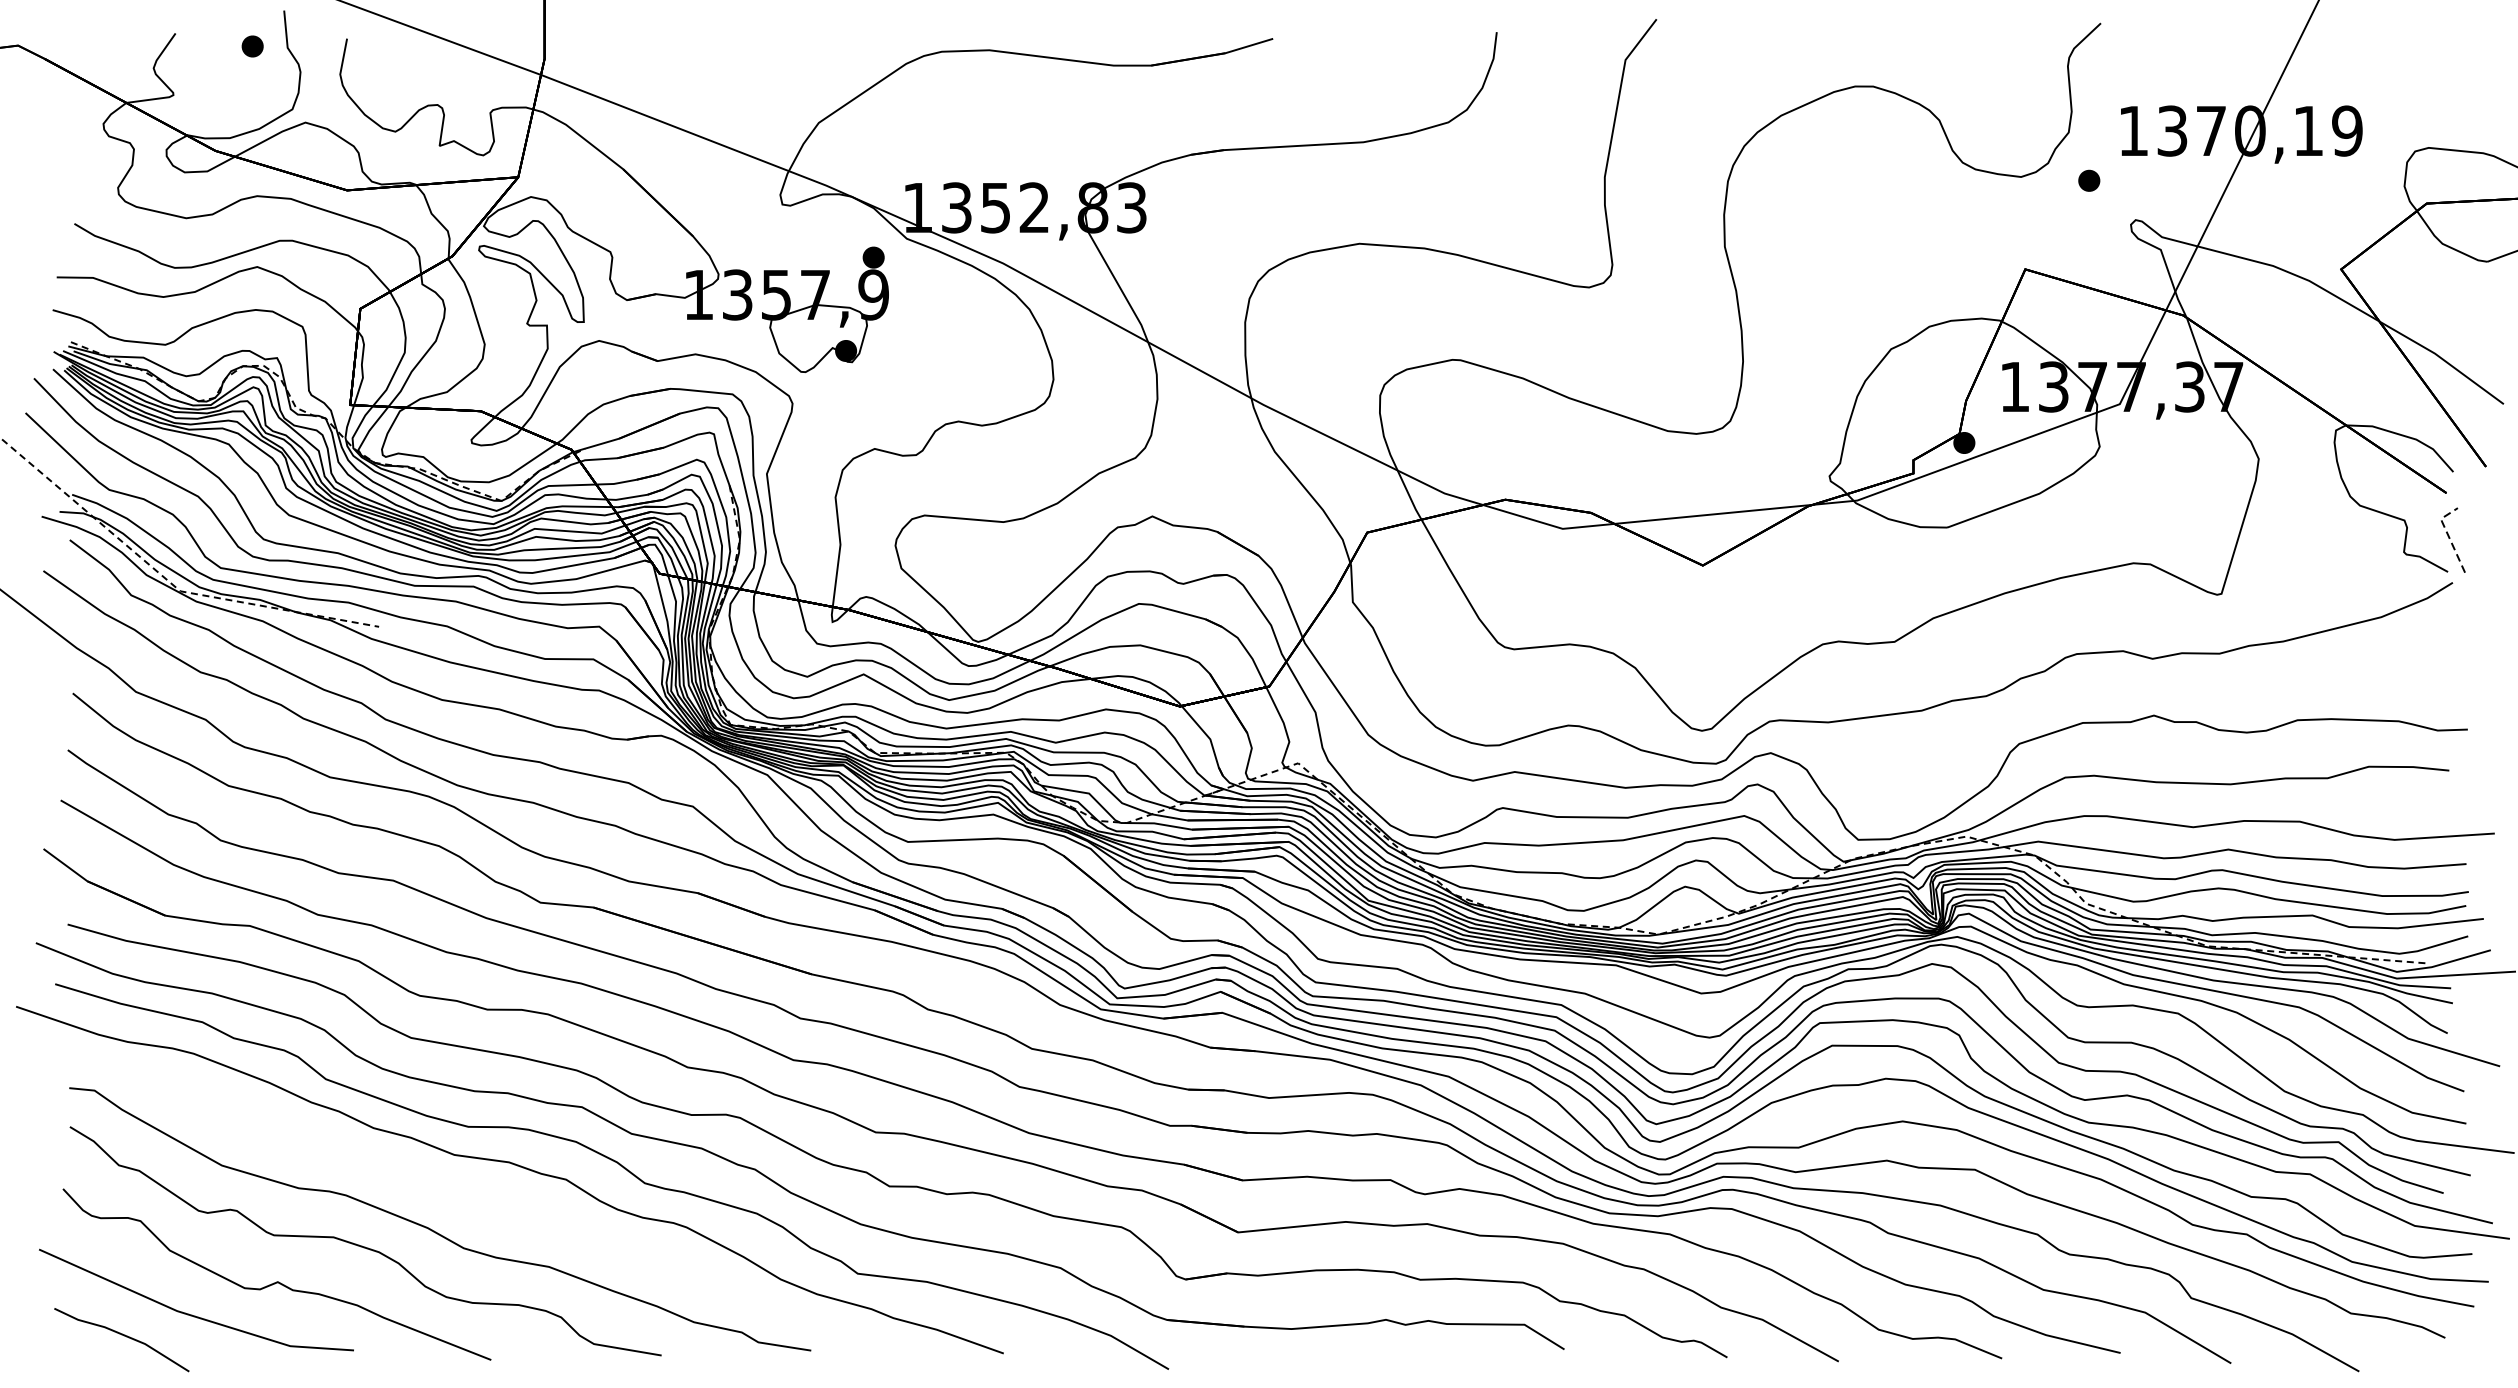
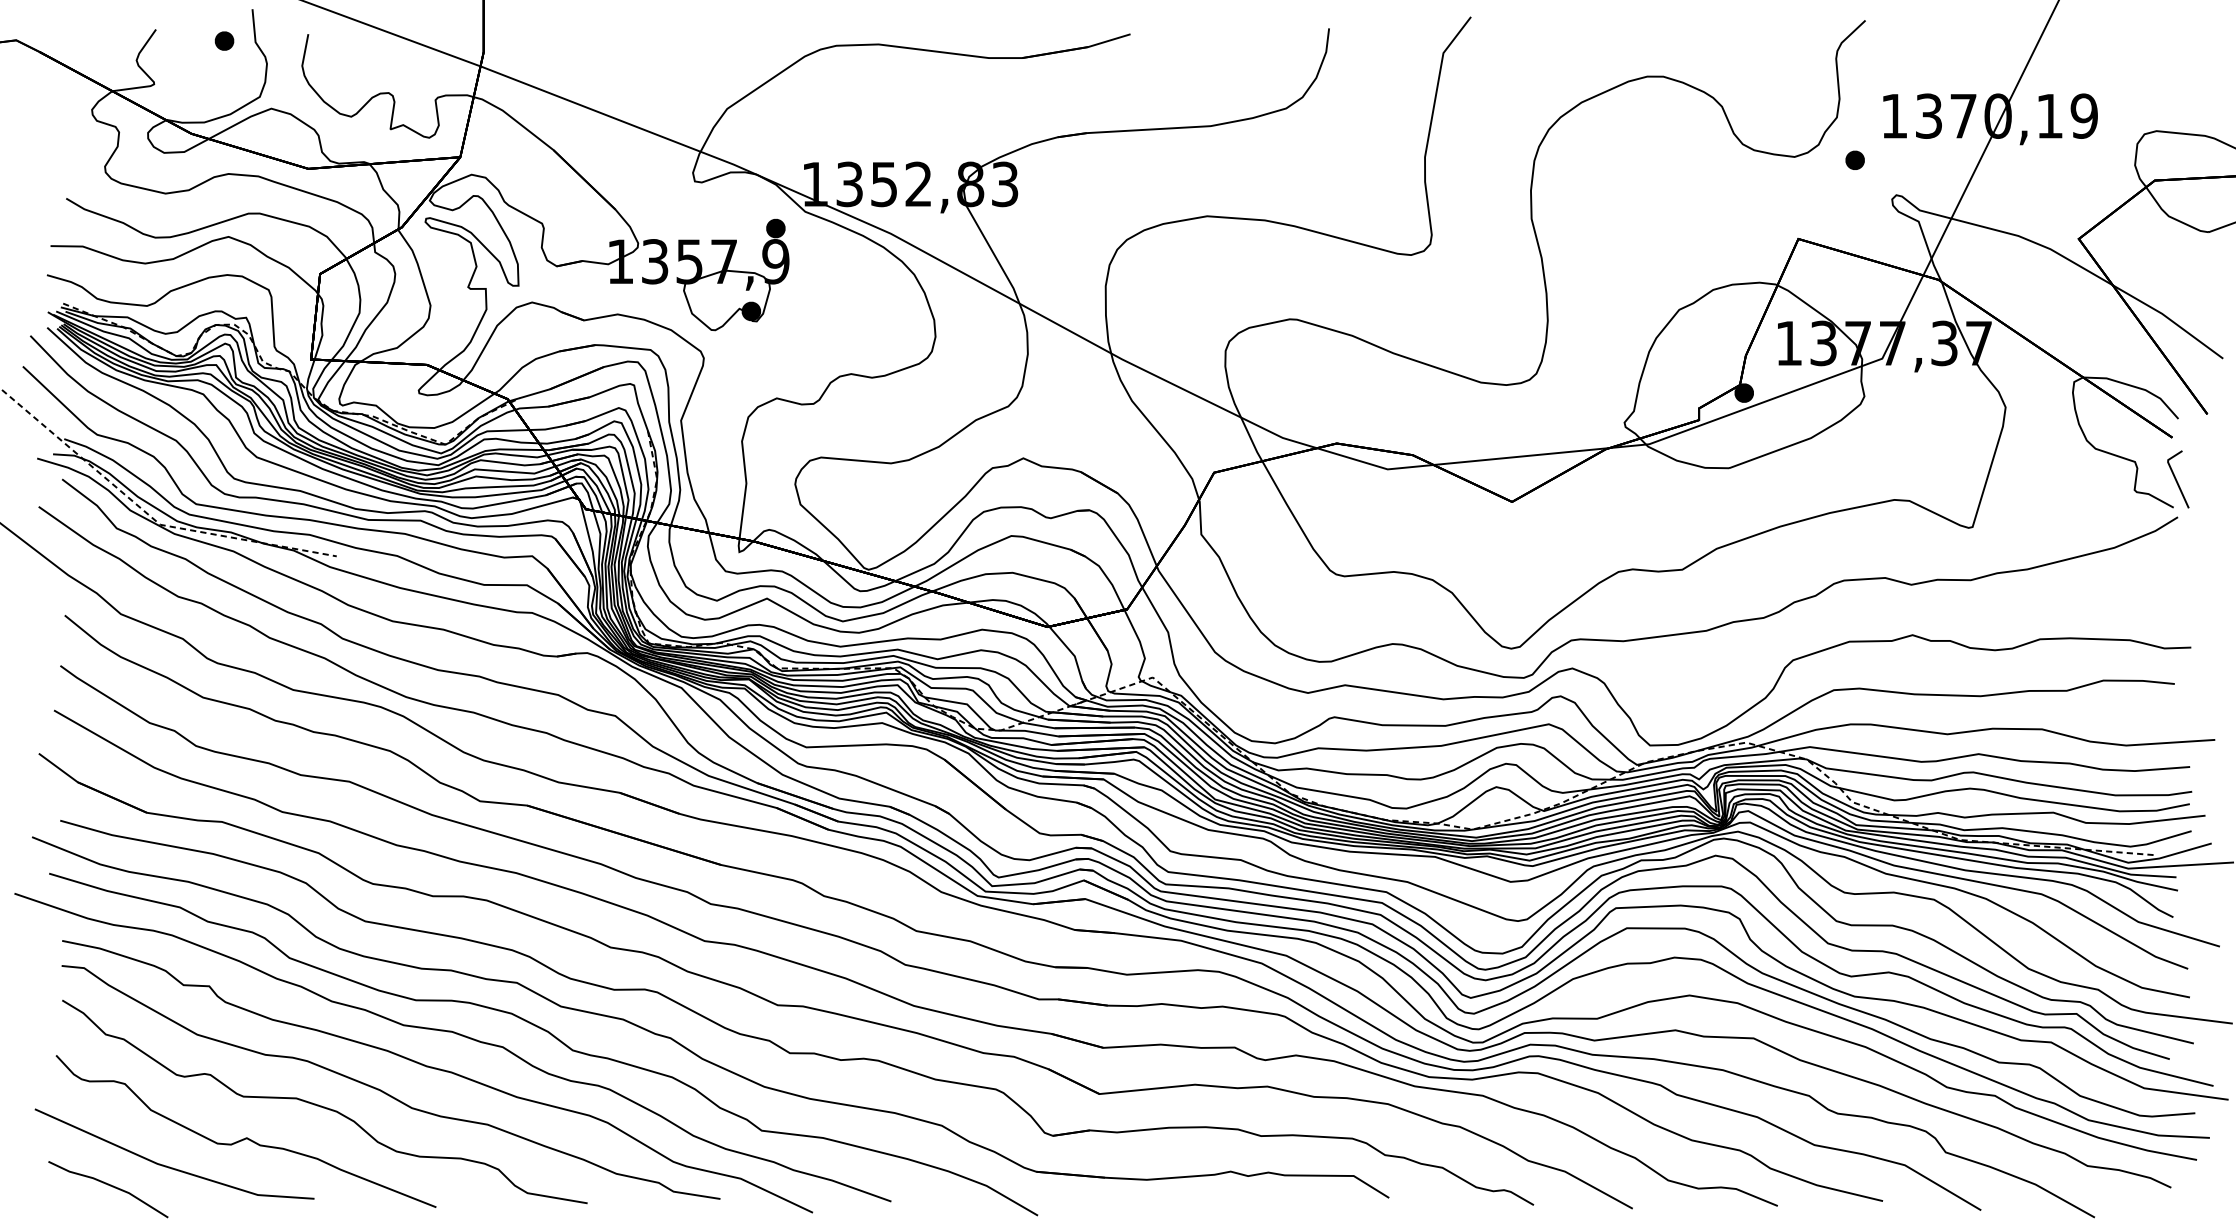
line: (2447, 534) -> (2173, 474), dashed -> solid
curve: (493, 1205) -> (438, 1070), added

